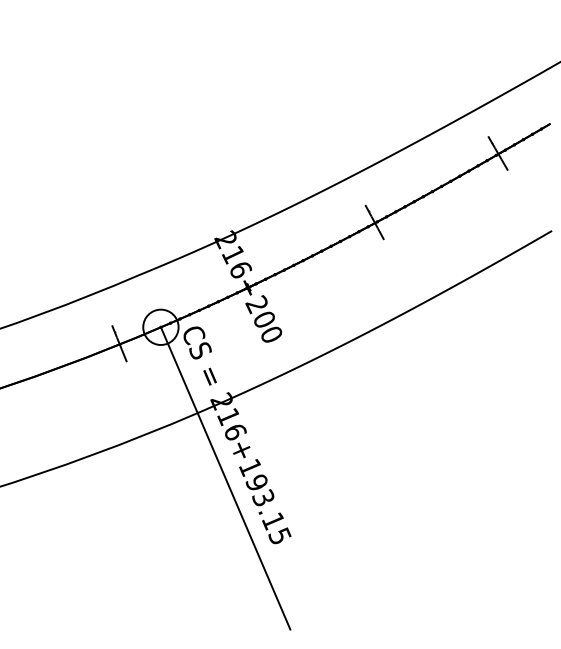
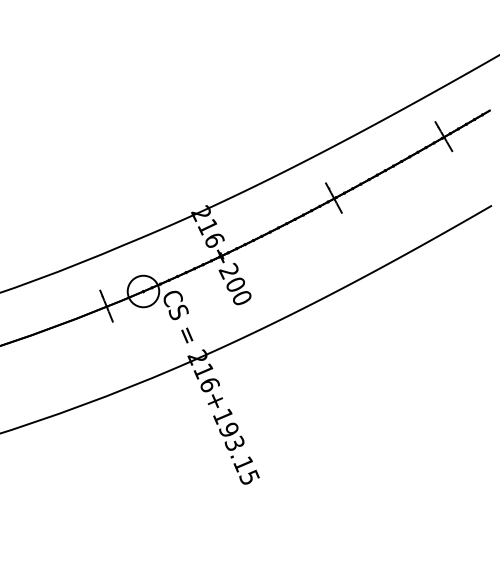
line: (225, 478) -> (201, 426), removed

